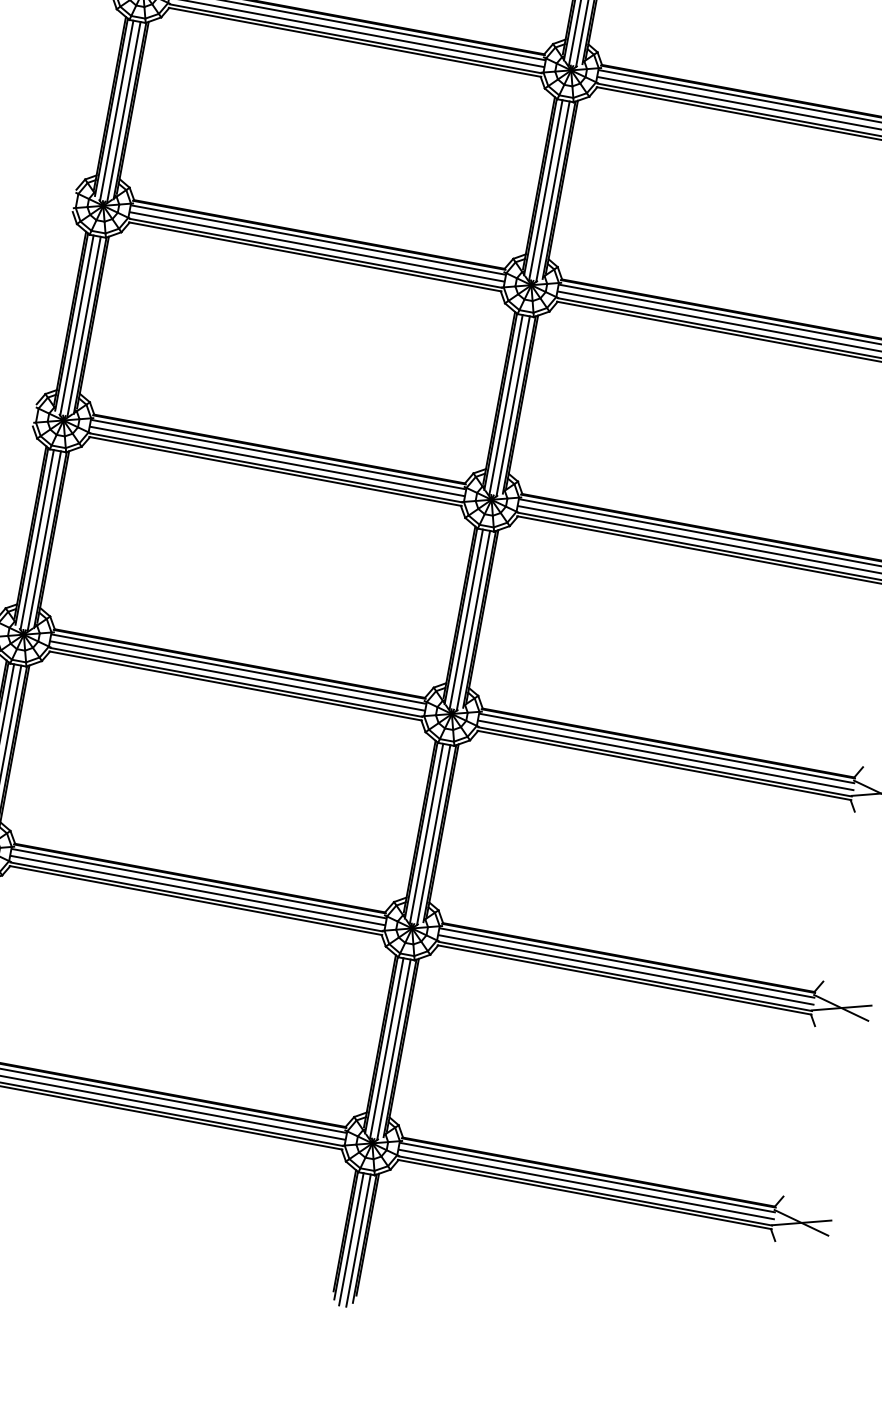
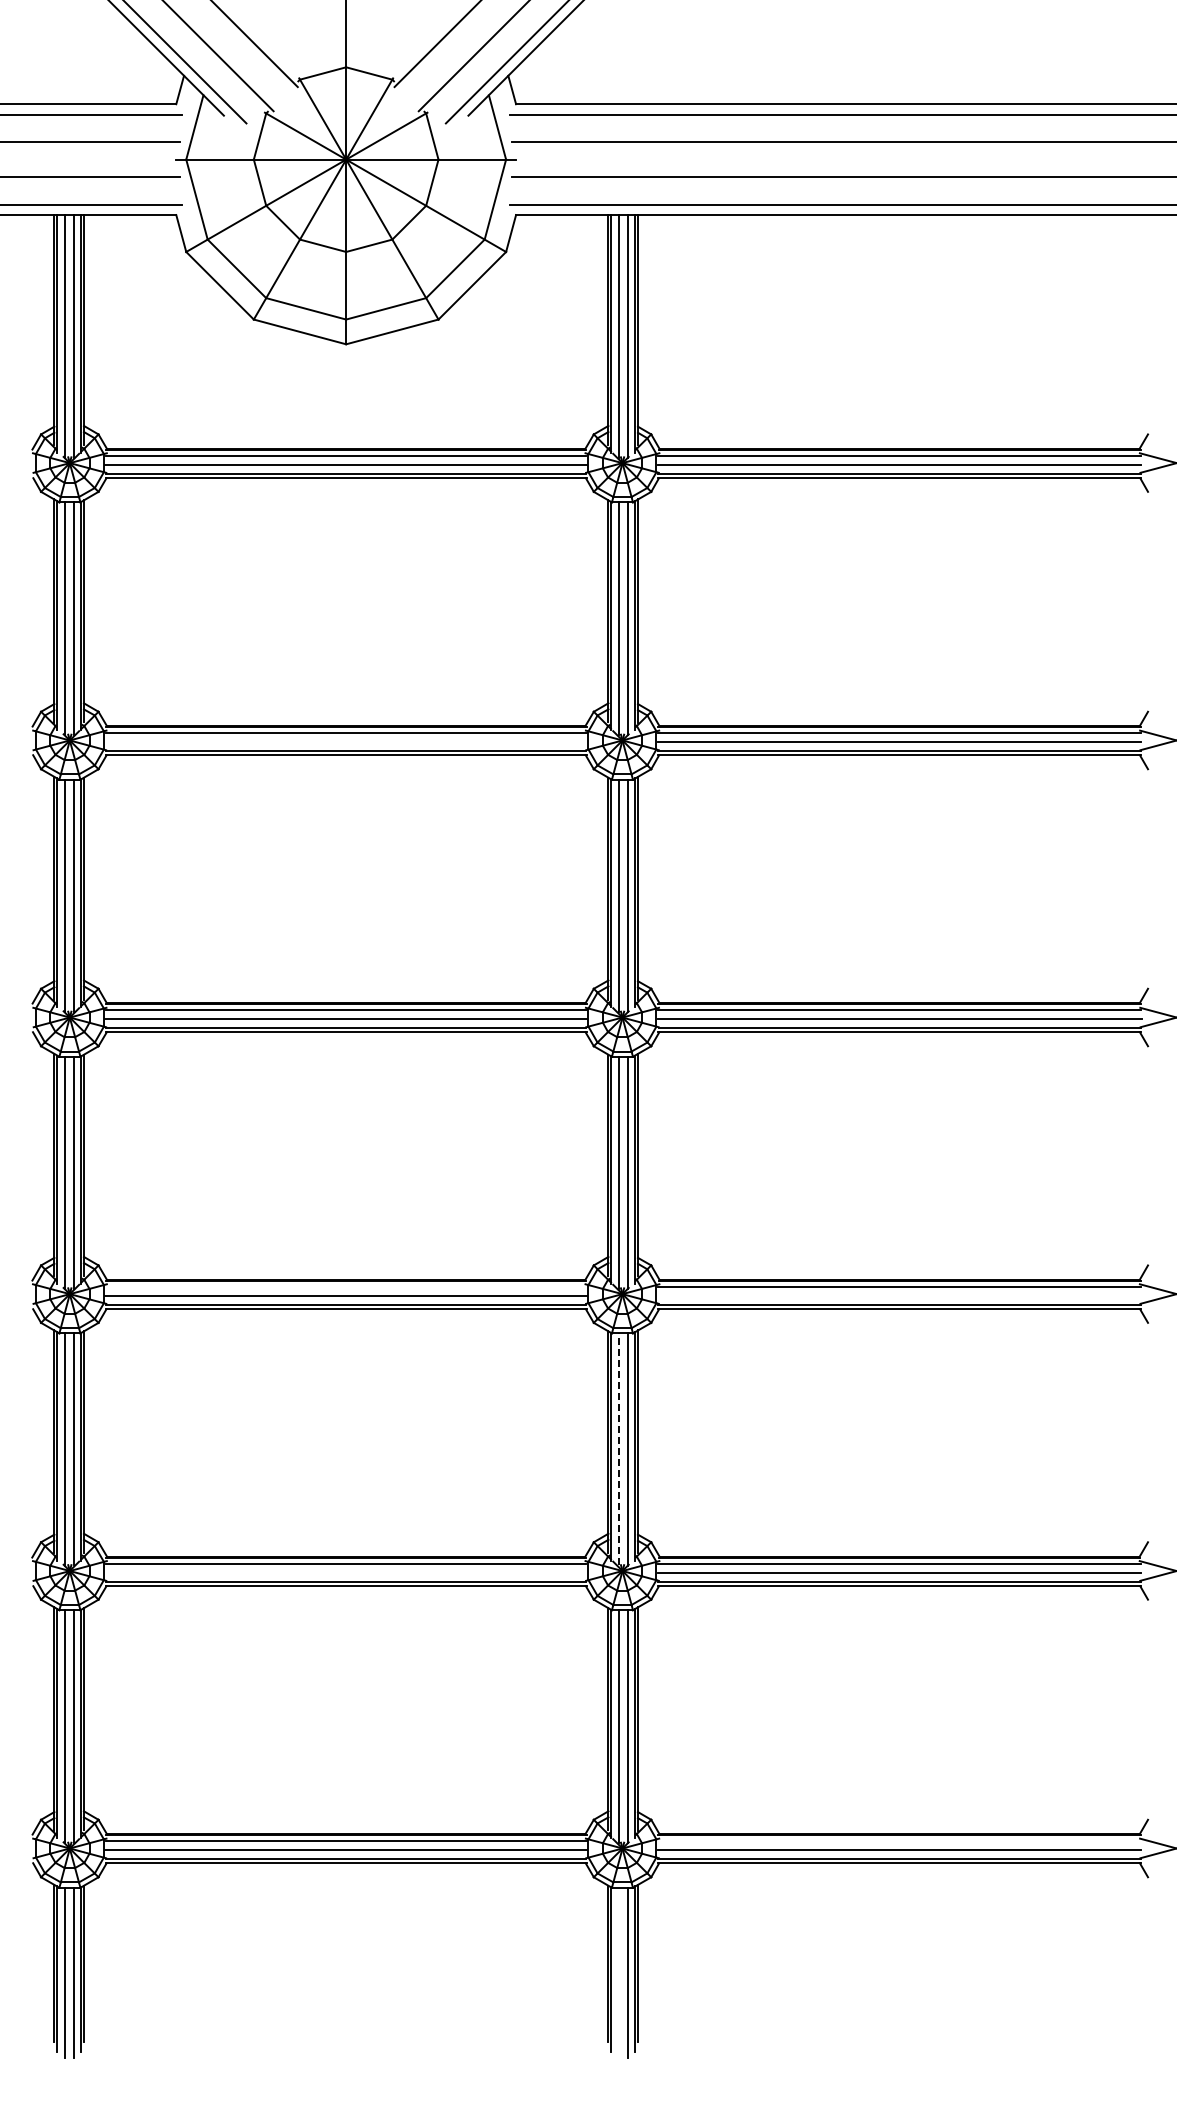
line: (317, 247) -> (346, 742), removed
line: (238, 669) -> (345, 1287), removed
line: (666, 755) -> (899, 1296), removed
line: (426, 833) -> (618, 1449), solid -> dashed
line: (198, 890) -> (346, 1573), removed
line: (587, 1177) -> (899, 1841), removed
line: (351, 1238) -> (618, 1972), removed

